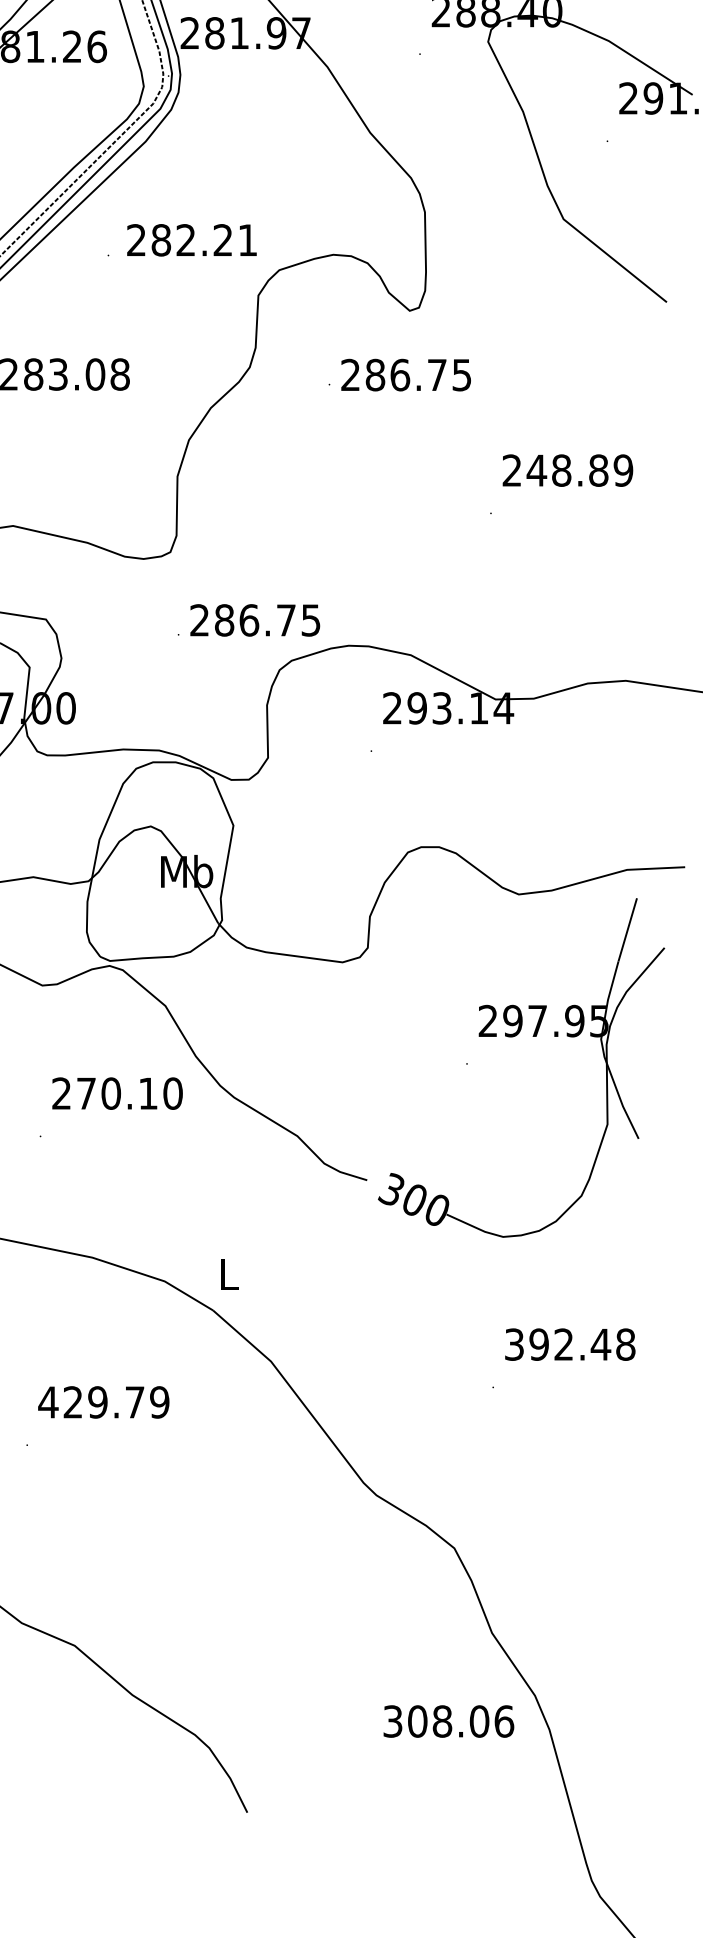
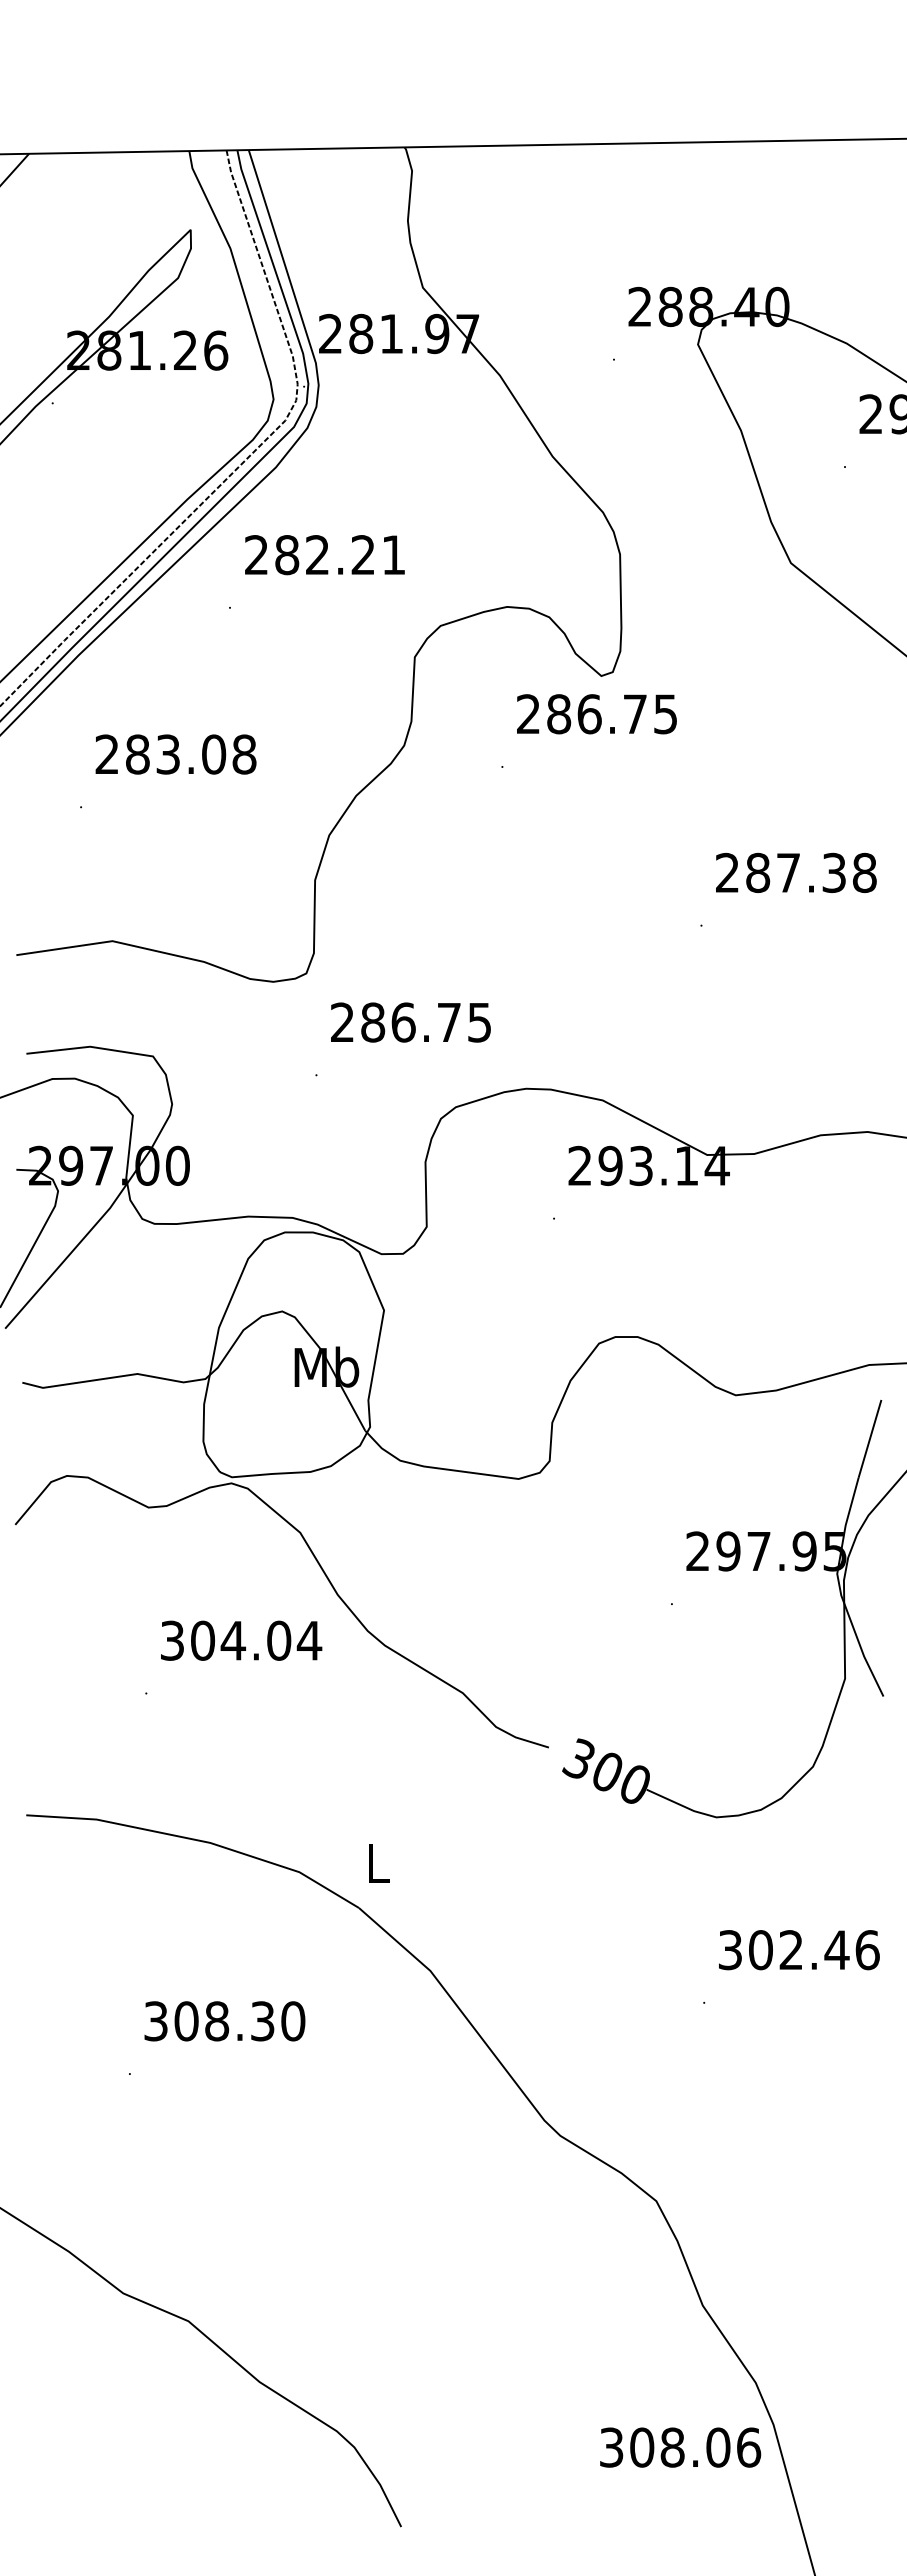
text: (191, 240) -> (324, 555), moved
text: (405, 375) -> (596, 714), moved
text: (579, 470) -> (810, 872), 248.89 -> 287.38
text: (254, 620) -> (410, 1022), moved
text: (117, 1093) -> (241, 1640), 270.10 -> 304.04
text: (581, 1344) -> (813, 1950), 392.48 -> 302.46
text: (103, 1402) -> (224, 2021), 429.79 -> 308.30
text: (448, 1721) -> (680, 2447), moved

